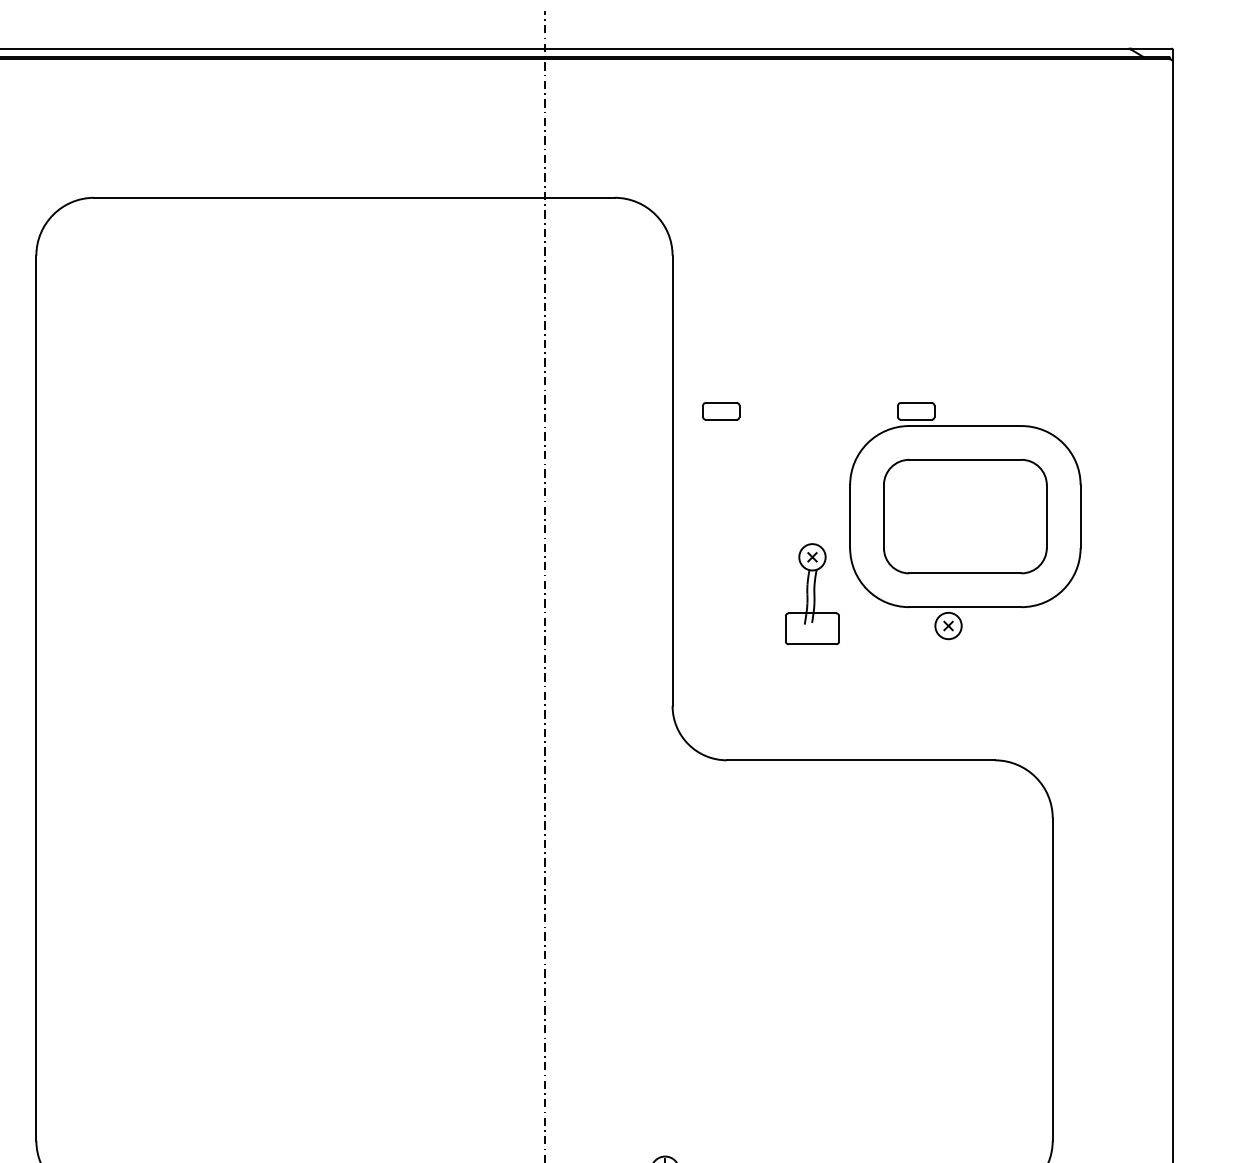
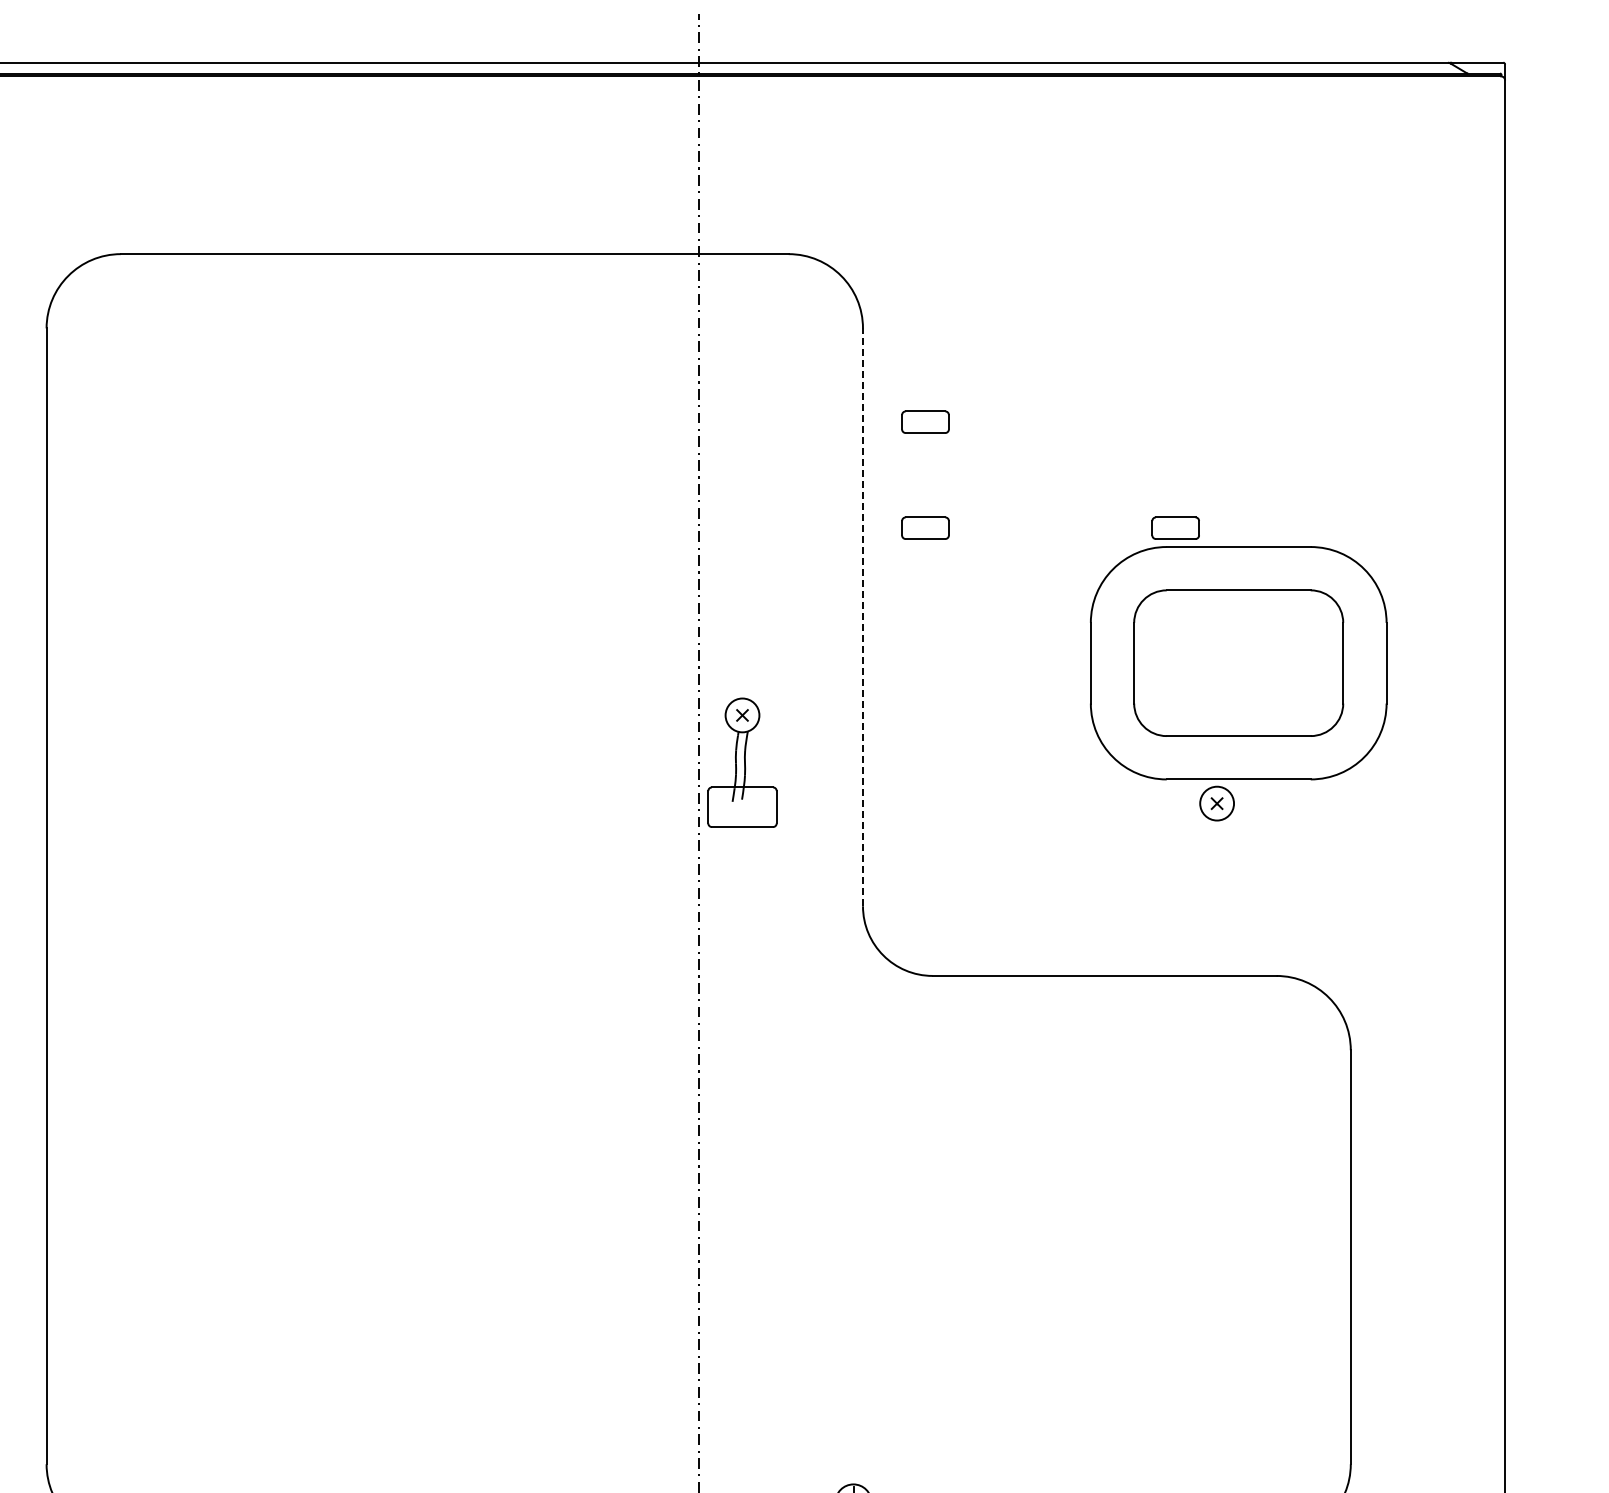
part: (721, 328) -> (925, 421), added
line: (672, 480) -> (862, 617), solid -> dashed
part: (812, 593) -> (742, 762), moved

